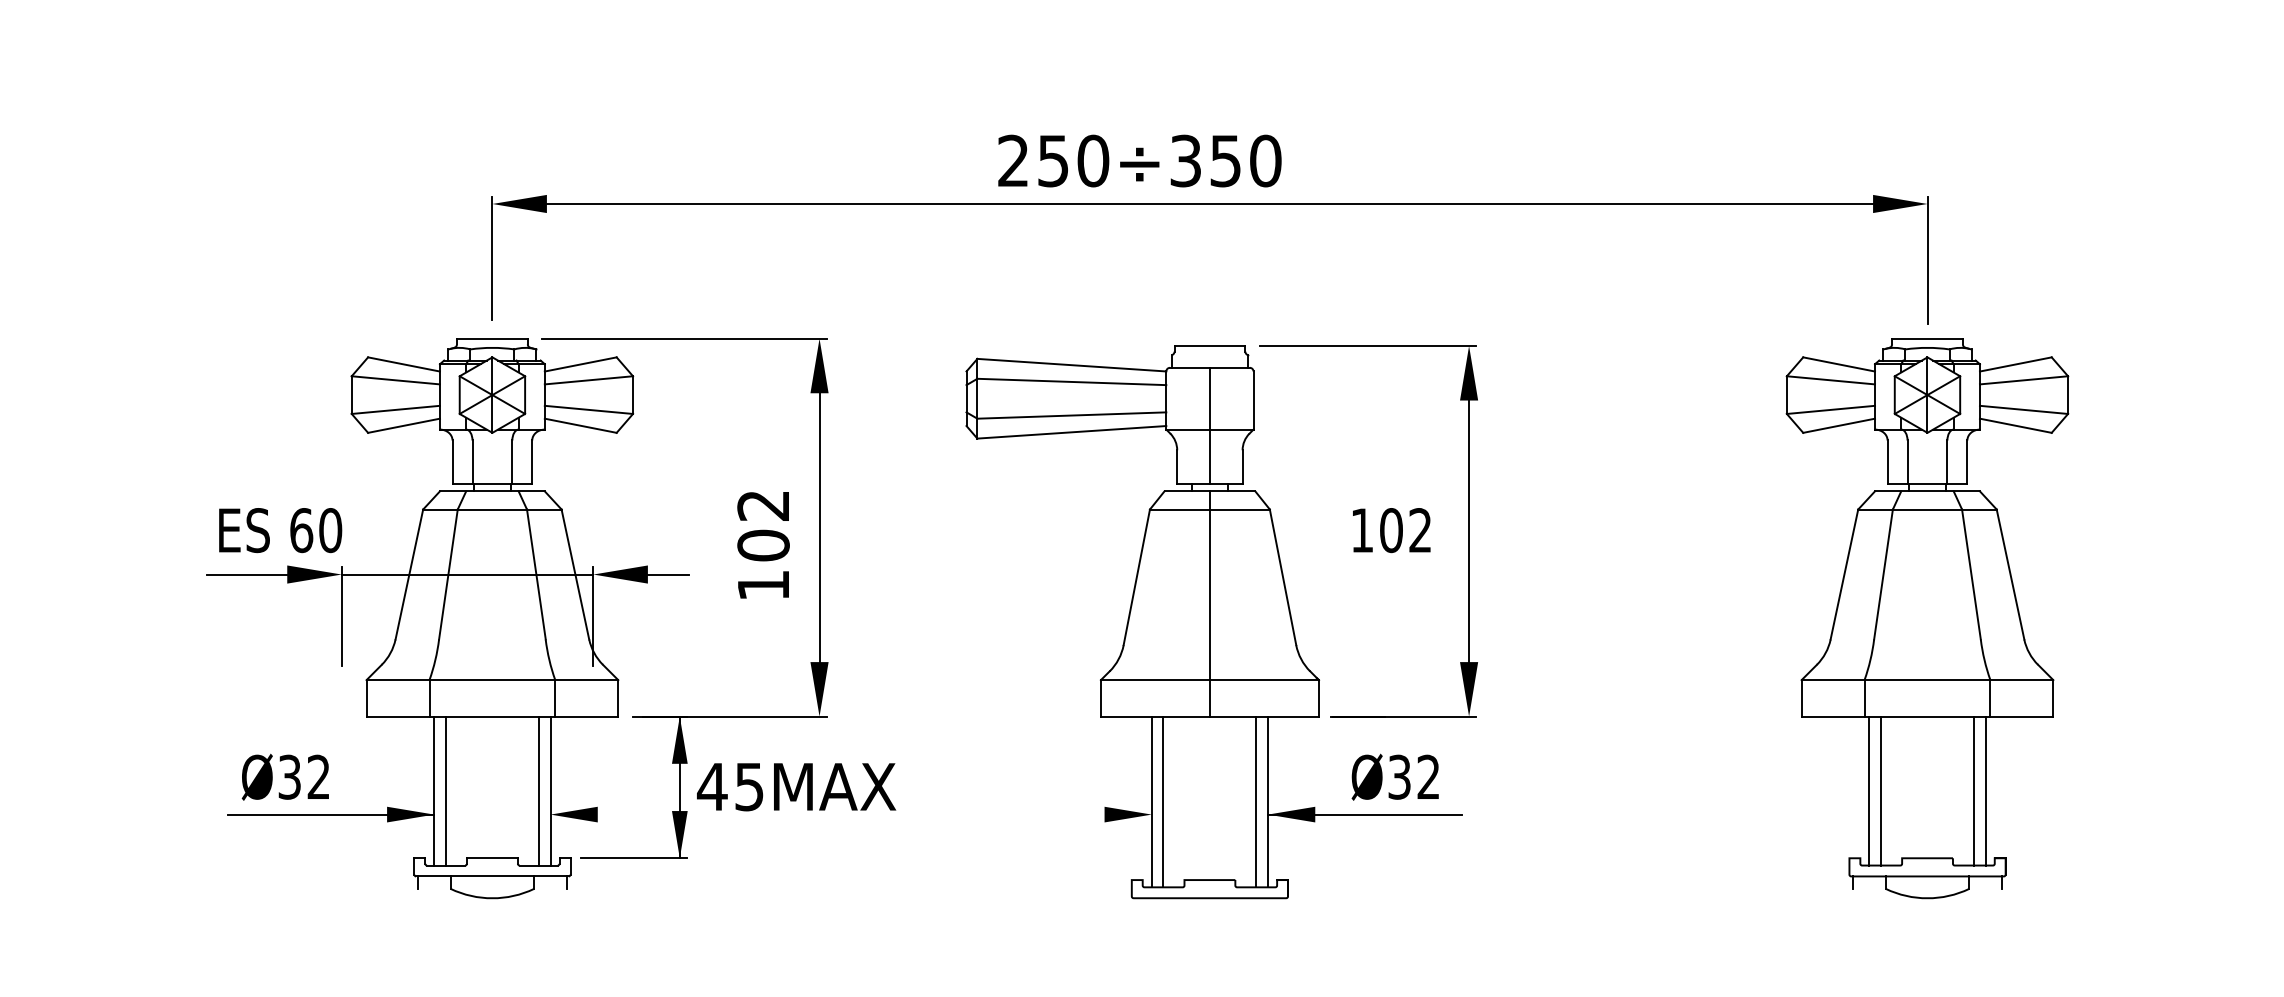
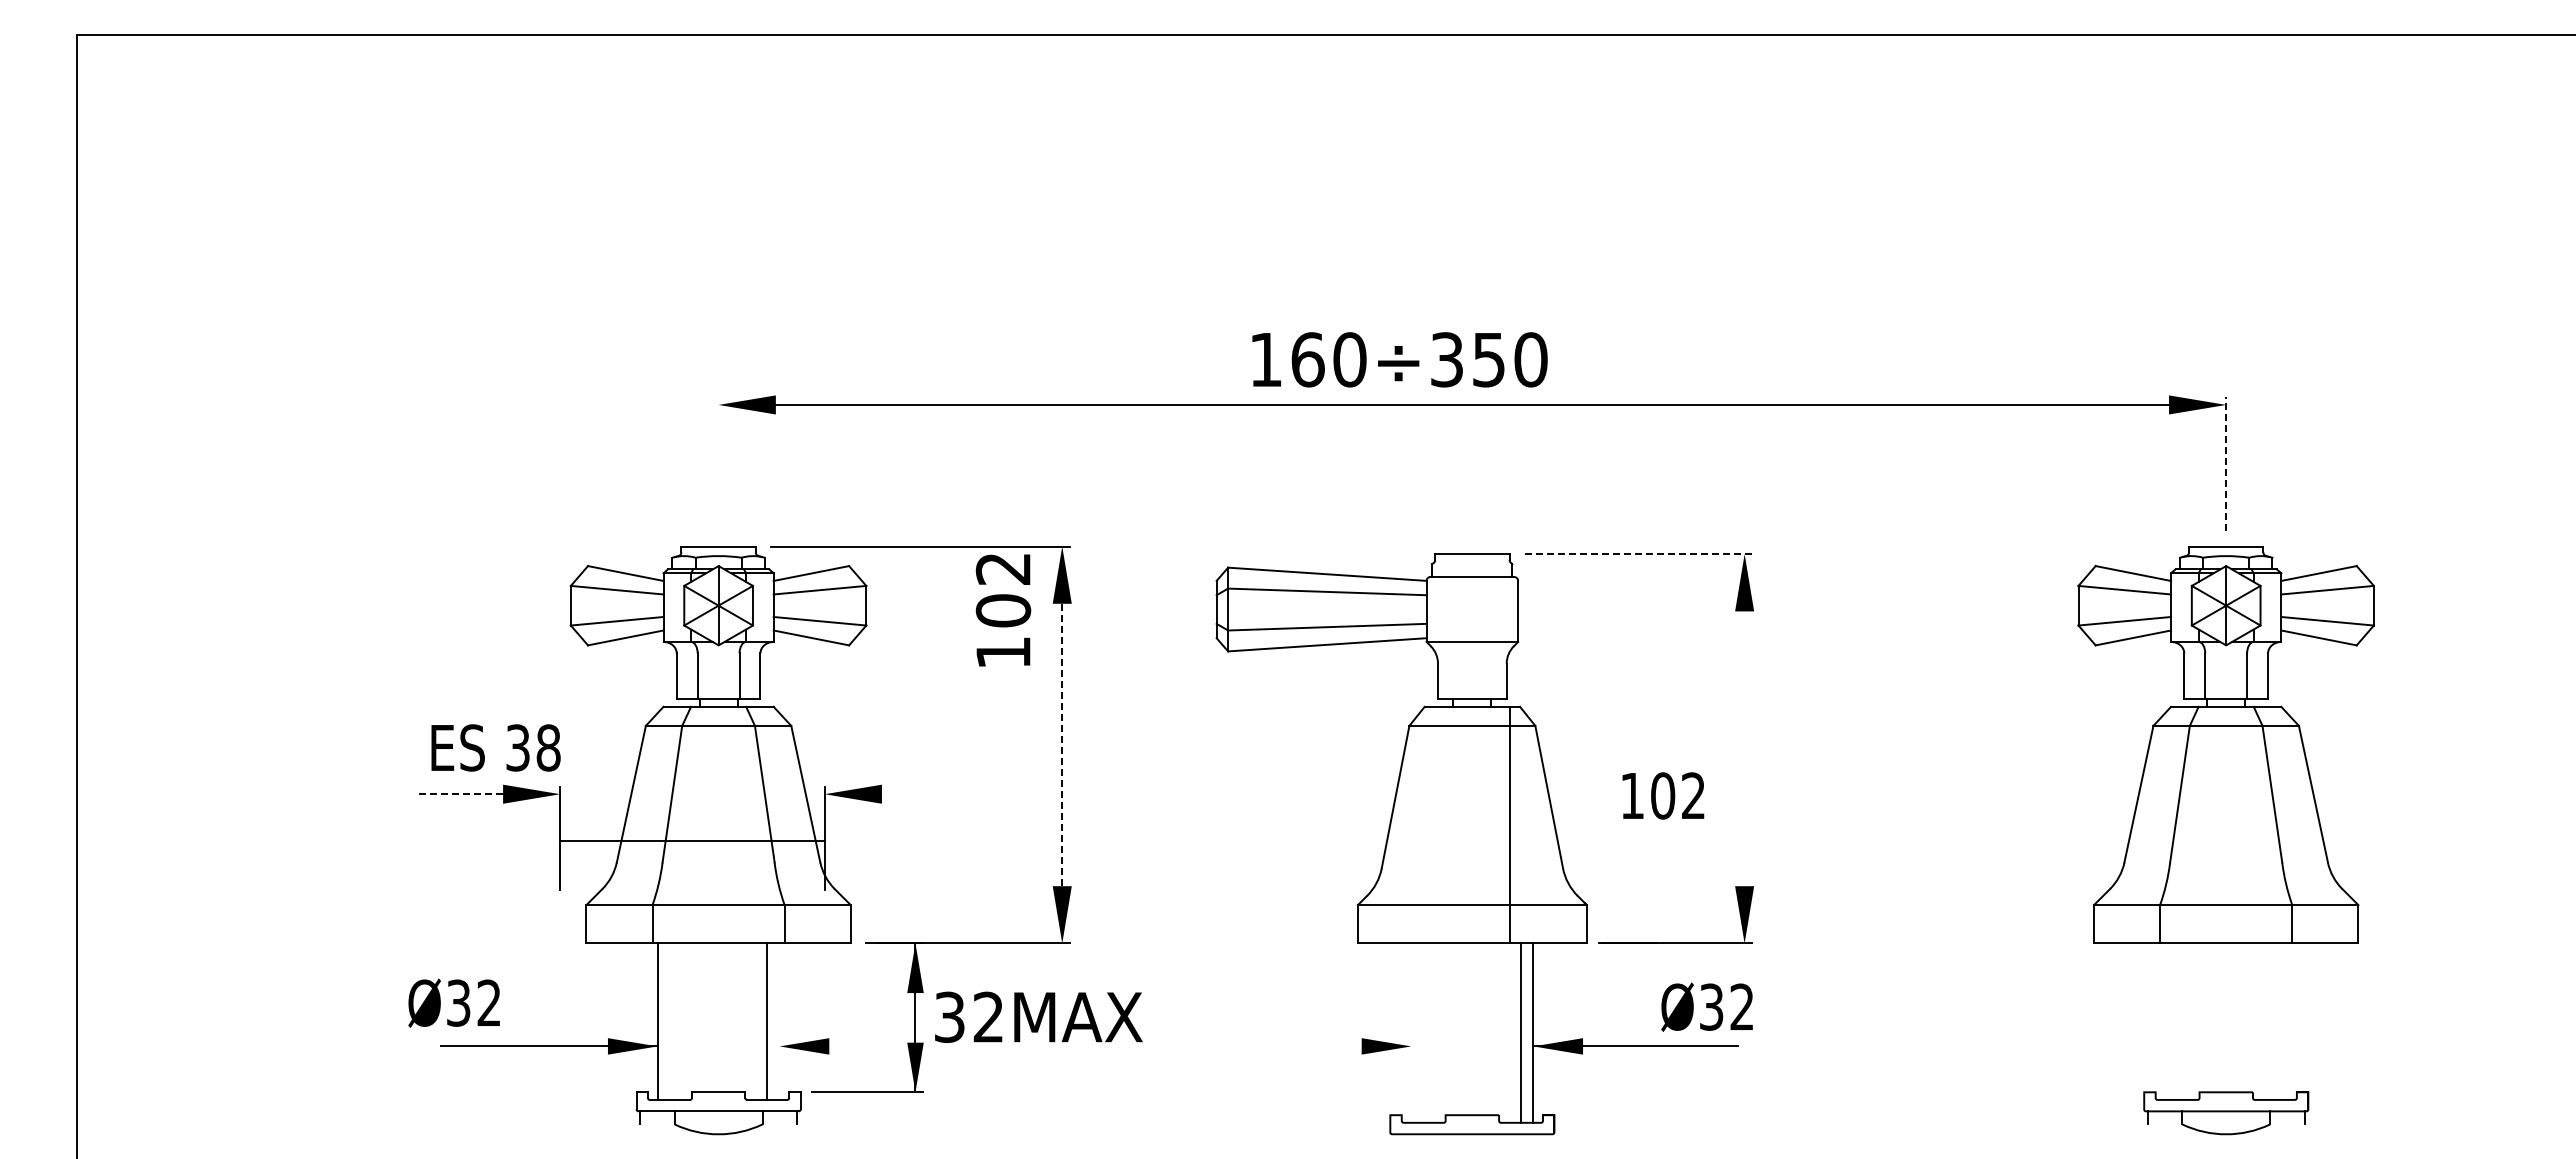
text: (1033, 160) -> (1287, 359), 250÷350 -> 160÷350
line: (492, 258) -> (718, 462), removed
line: (1927, 260) -> (2226, 464), solid -> dashed
line: (1368, 346) -> (1638, 554), solid -> dashed
line: (1210, 426) -> (1472, 638), removed
line: (819, 528) -> (1062, 745), solid -> dashed
text: (316, 530) -> (533, 747), 60 -> 38
text: (1391, 530) -> (1663, 795), moved
line: (1468, 531) -> (1744, 748), removed
text: (763, 545) -> (1003, 610), moved
line: (247, 574) -> (461, 794), solid -> dashed
line: (467, 574) -> (692, 841), moved
line: (667, 574) -> (902, 794), removed
line: (1210, 603) -> (1510, 824), moved
text: (284, 776) -> (453, 1002), moved
text: (1394, 776) -> (1706, 1006), moved
text: (729, 786) -> (967, 1016), 45MAX -> 32MAX
line: (445, 790) -> (669, 1021), removed
line: (550, 790) -> (779, 1021), removed
line: (1869, 790) -> (2165, 1021), removed
line: (1881, 790) -> (2177, 1021), removed
line: (1974, 790) -> (2275, 1021), removed
line: (1985, 790) -> (2287, 1021), removed
line: (1151, 801) -> (1411, 1032), removed
line: (1163, 801) -> (1423, 1032), removed

